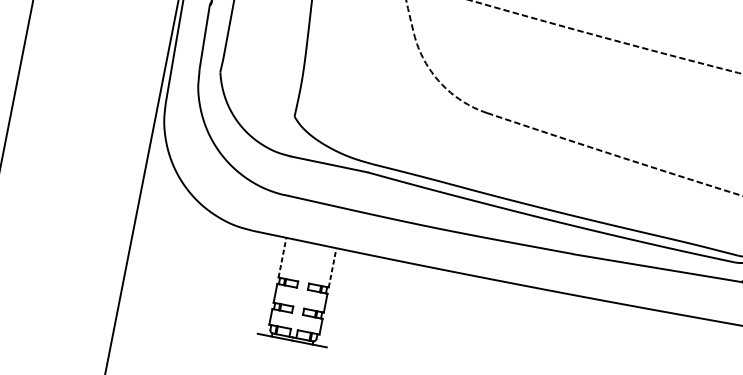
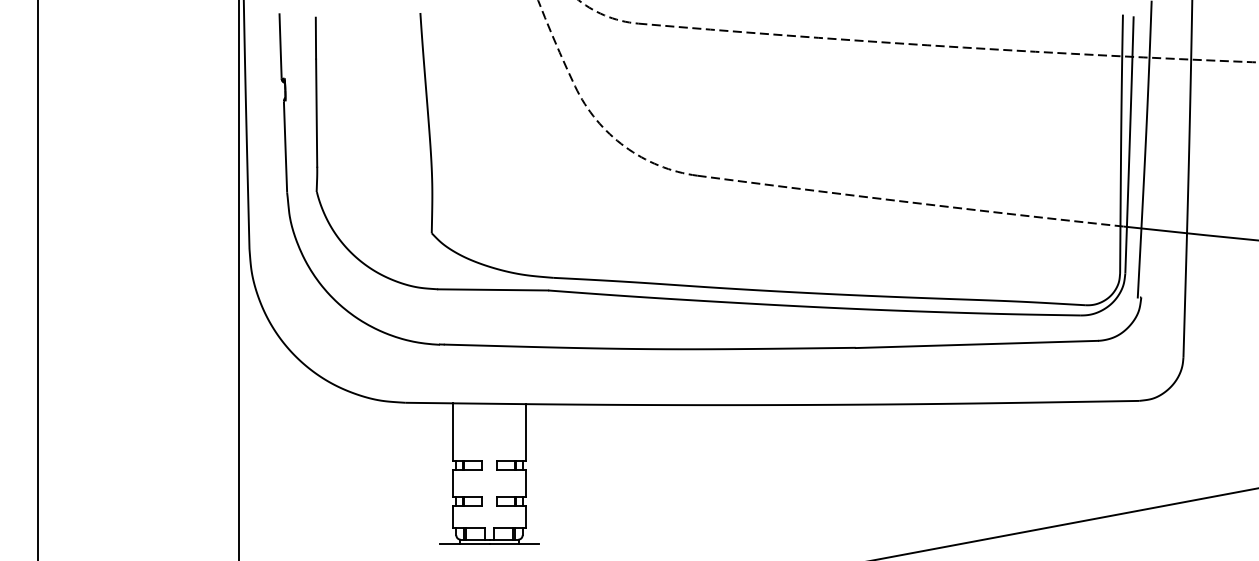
line: (282, 258) -> (453, 432), dashed -> solid
line: (332, 267) -> (525, 431), dashed -> solid

